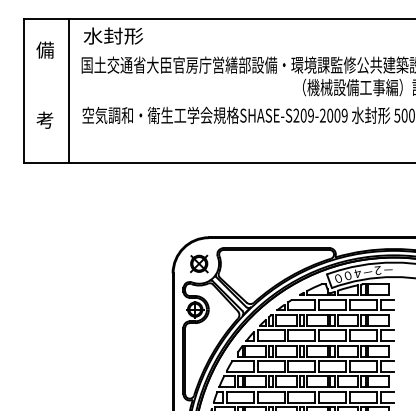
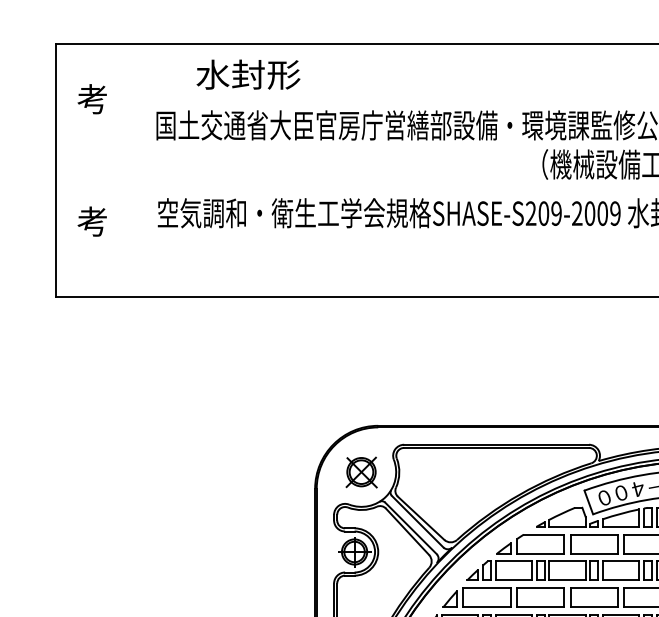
text: (112, 35) -> (246, 73), moved
text: (44, 49) -> (91, 98), 備 -> 考
line: (69, 90) -> (135, 169), removed

